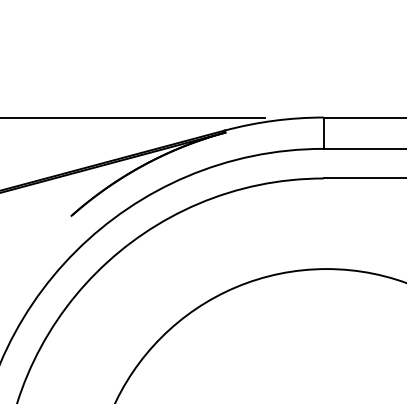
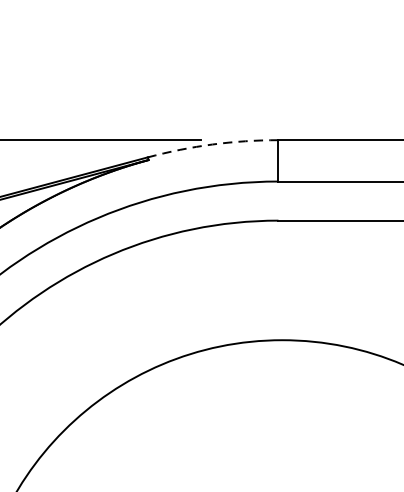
arc: (273, 120) -> (212, 144), solid -> dashed

